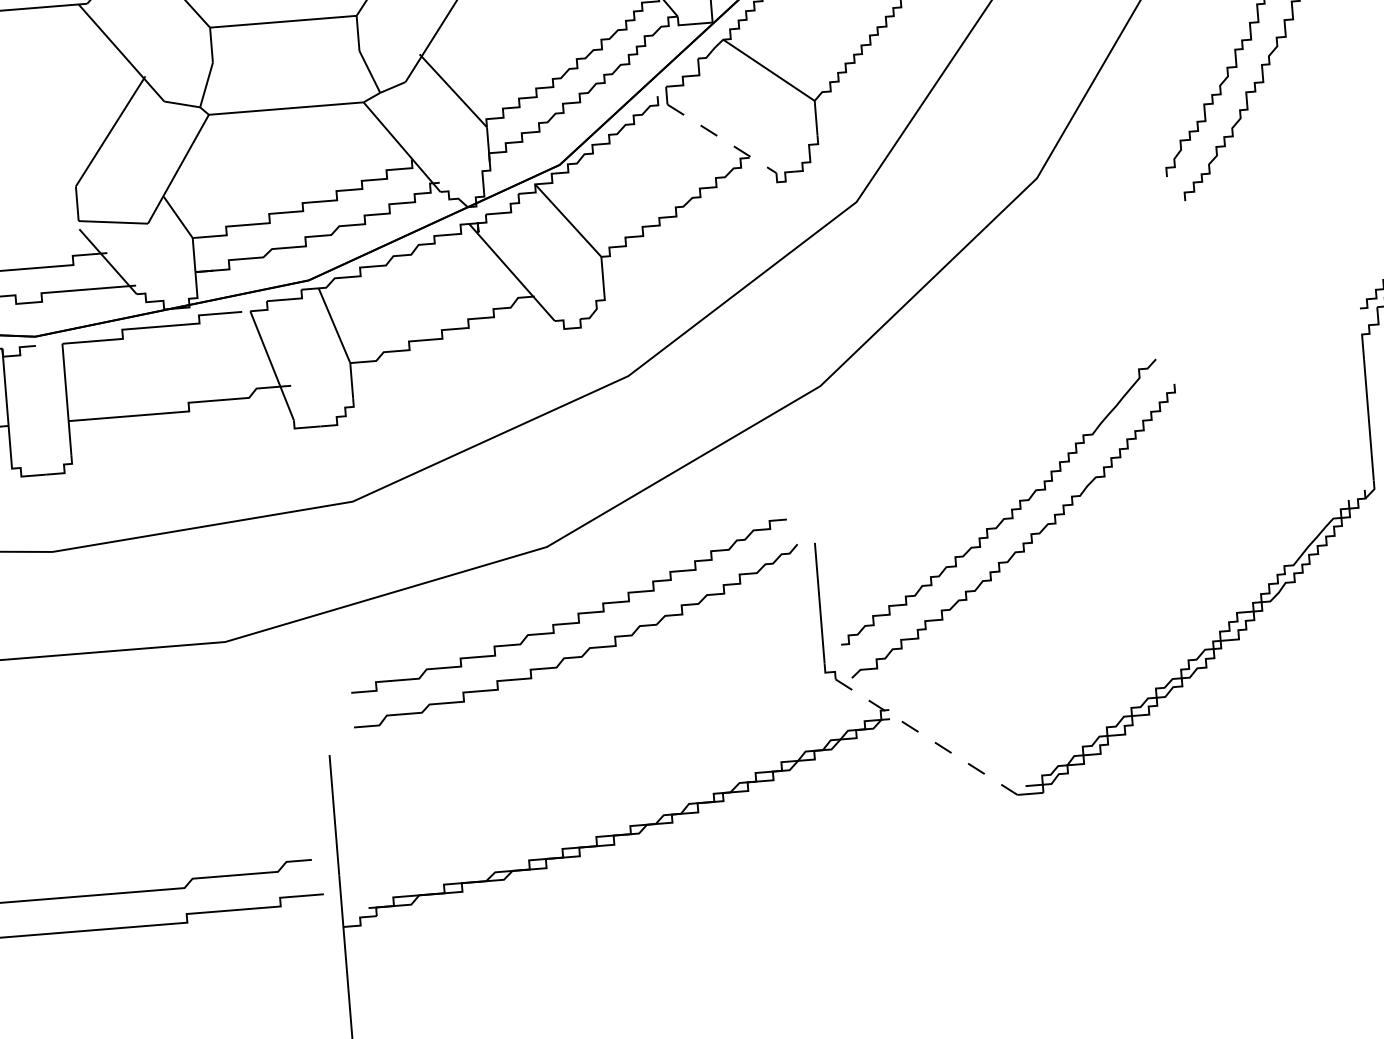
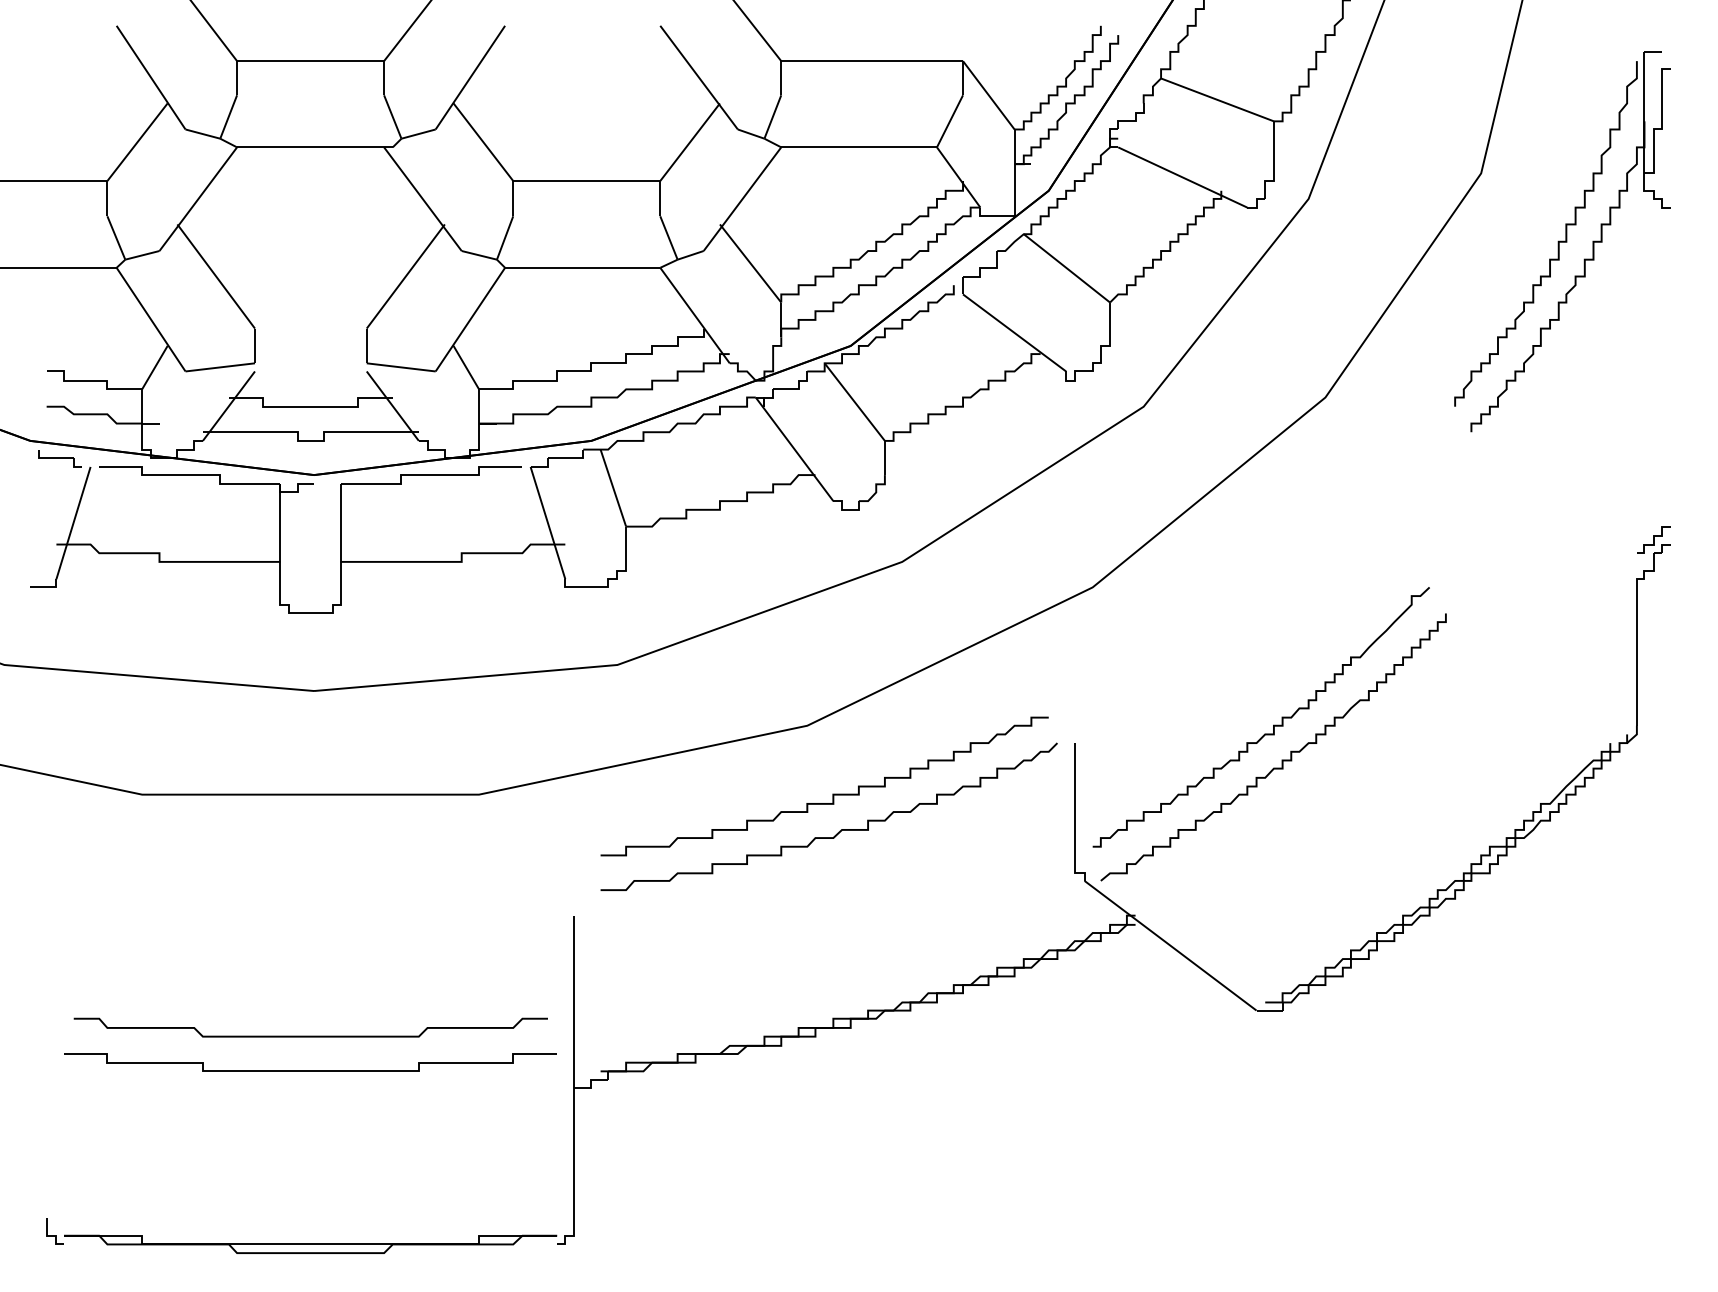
line: (721, 139) -> (1014, 333), dashed -> solid
line: (926, 736) -> (1170, 945), dashed -> solid

